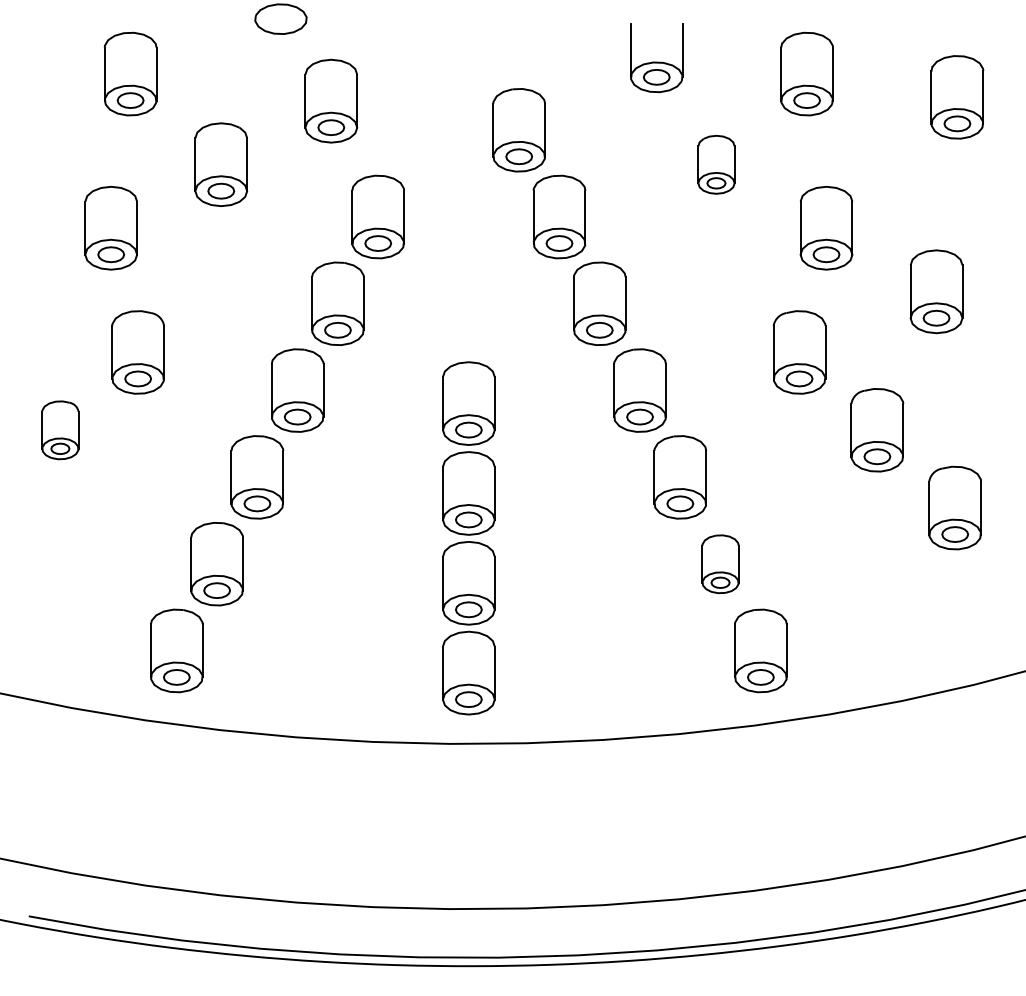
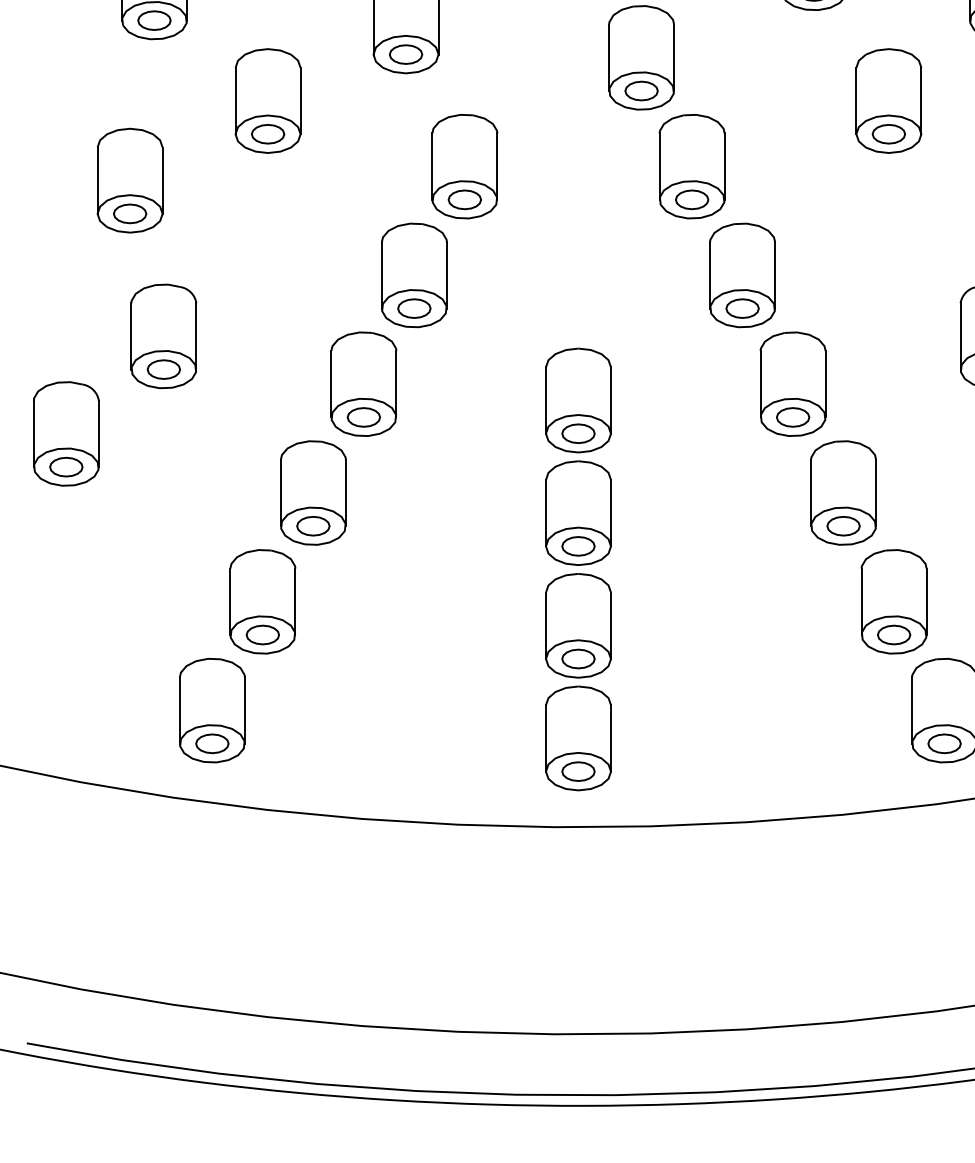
part: (716, 164) -> (888, 100), size x1.43
part: (60, 430) -> (66, 434), size x1.43
part: (720, 564) -> (893, 602), size x1.43

